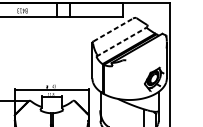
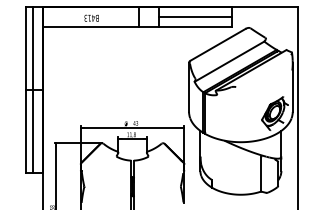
line: (96, 10) -> (194, 17), added
line: (113, 29) -> (218, 44), dashed -> solid
line: (121, 42) -> (229, 61), dashed -> solid

